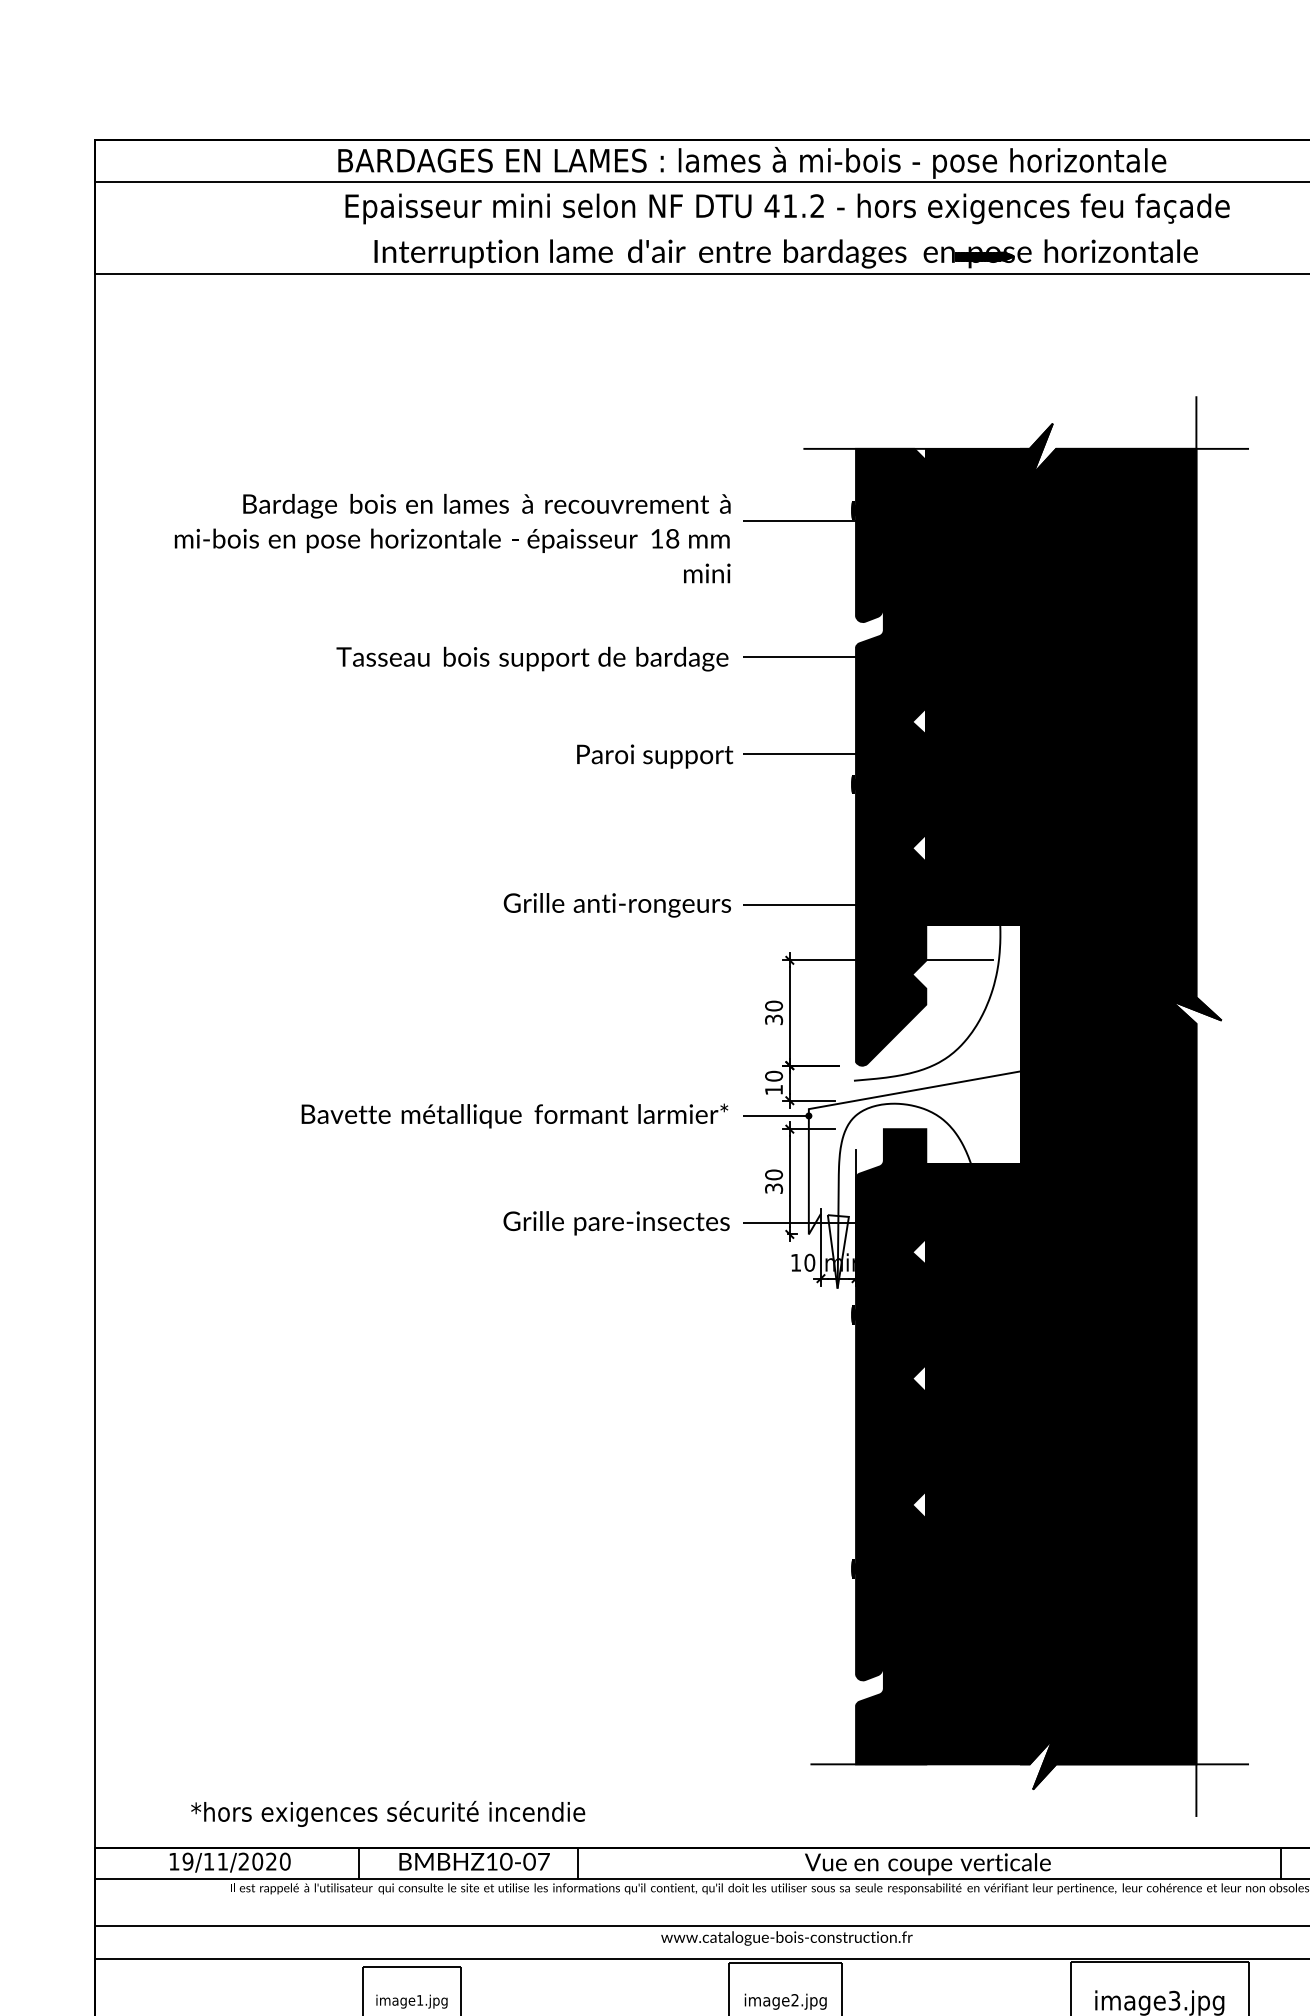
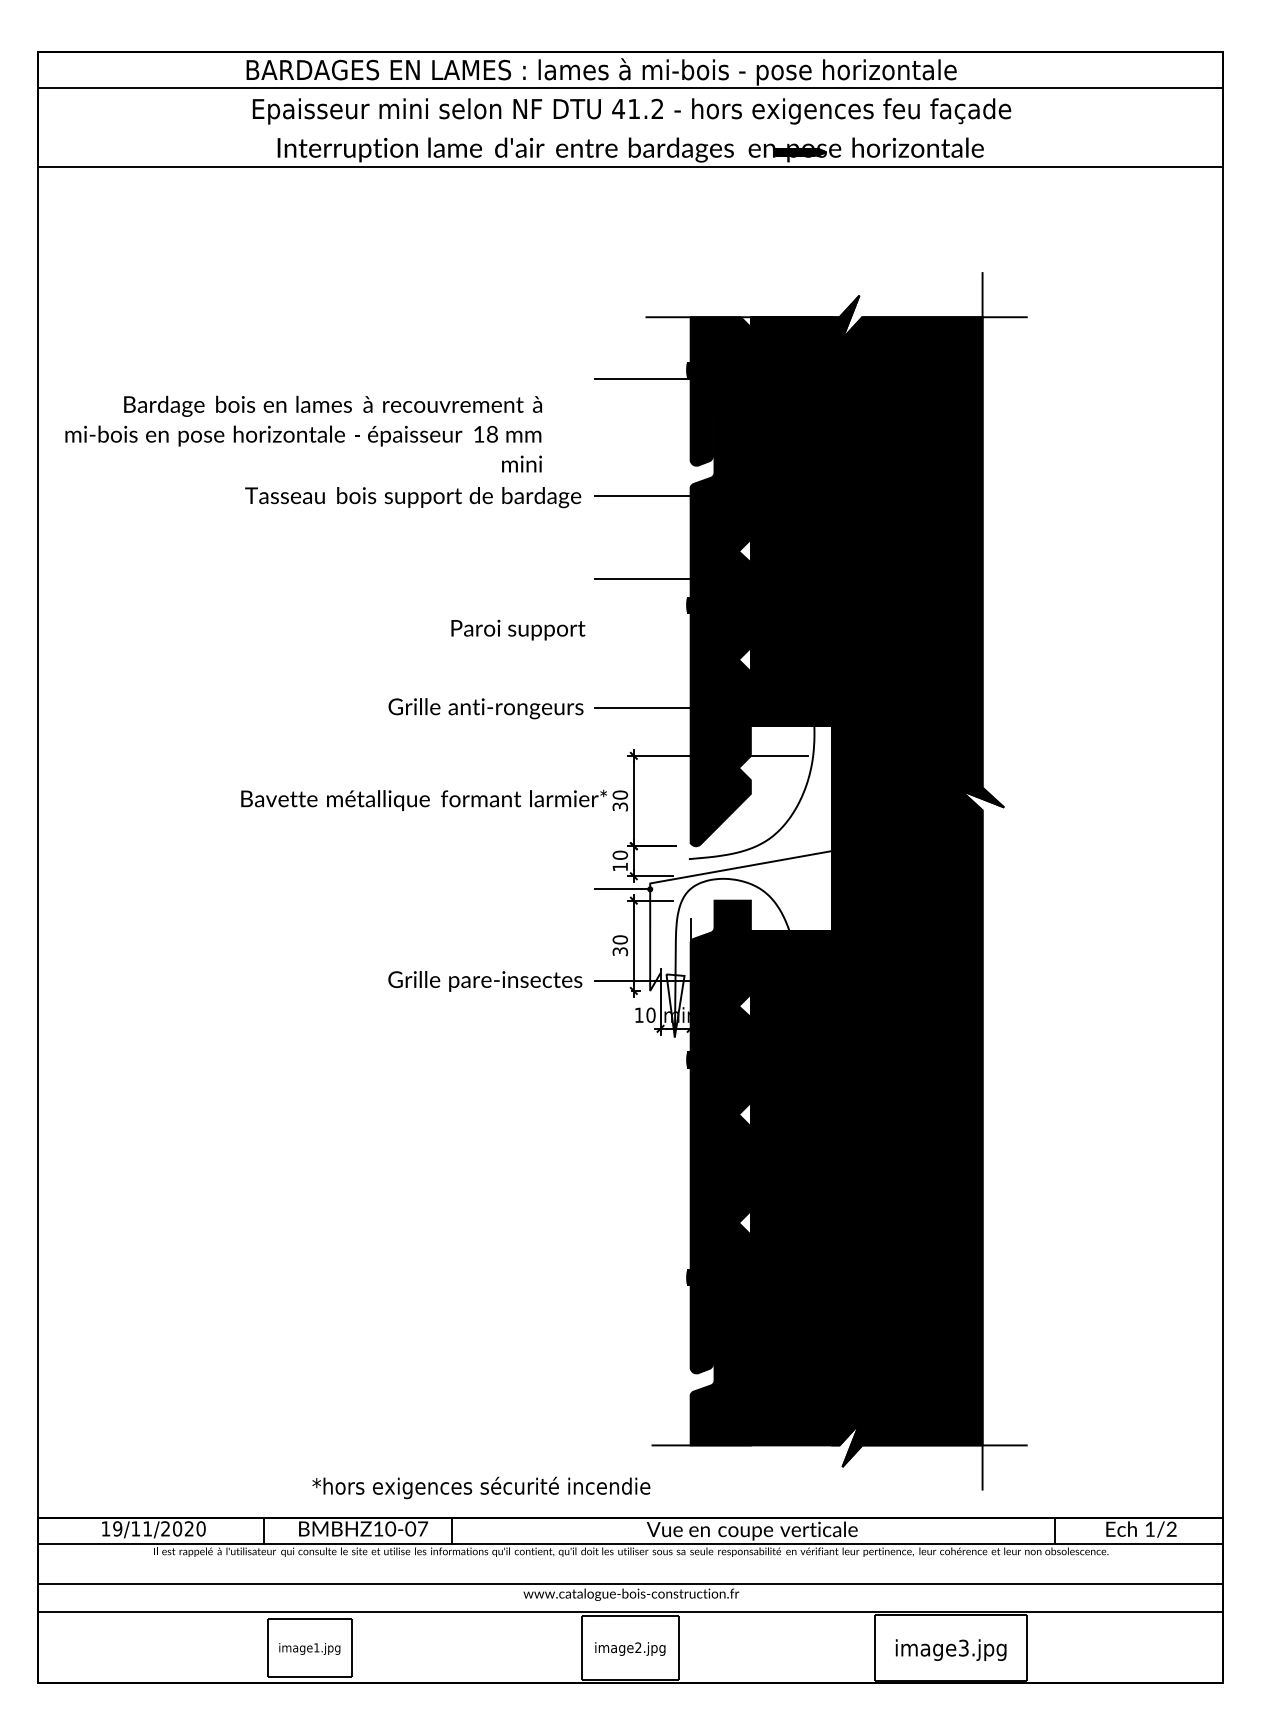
text: (452, 537) -> (303, 433), moved
text: (655, 755) -> (518, 629), moved
text: (514, 1114) -> (423, 799), moved
text: (388, 1813) -> (481, 1487), moved

